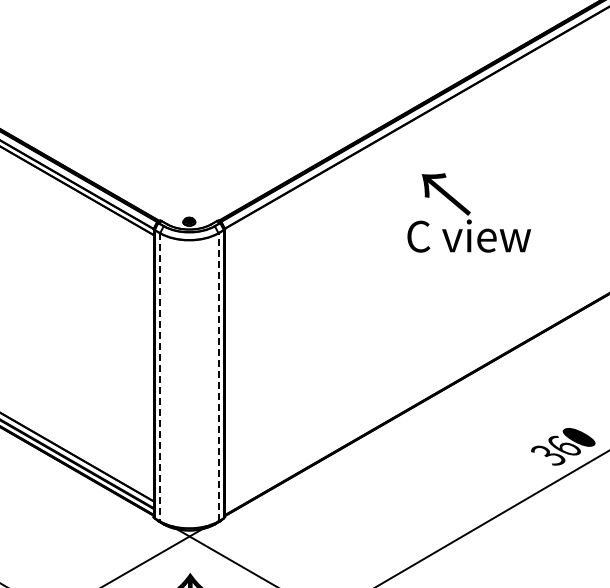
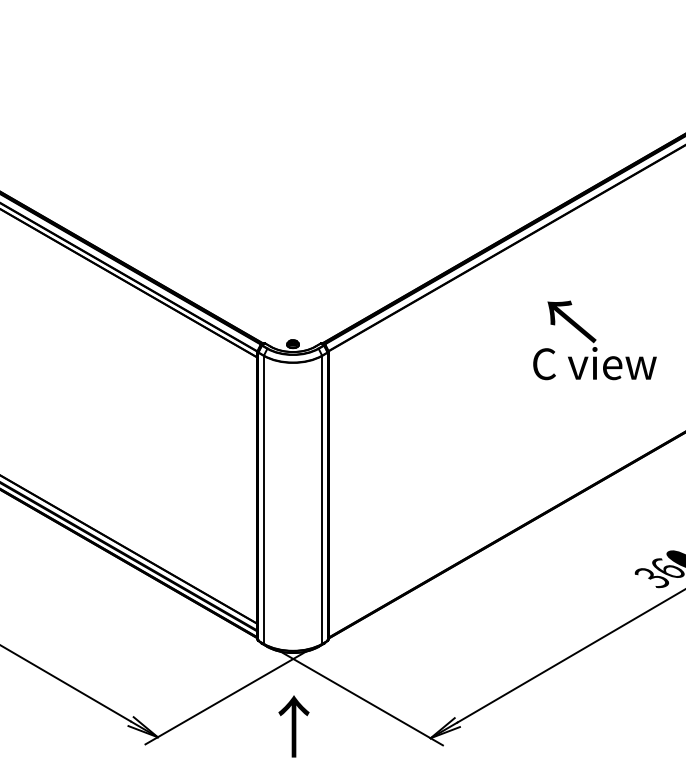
text: (468, 213) -> (594, 340), moved
line: (159, 377) -> (263, 499), dashed -> solid
line: (218, 377) -> (322, 499), dashed -> solid

